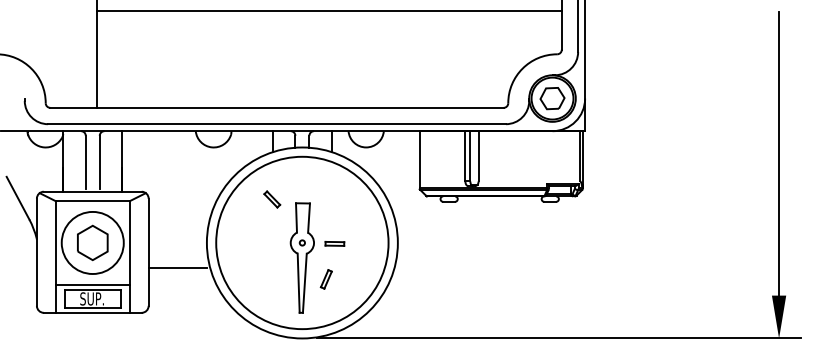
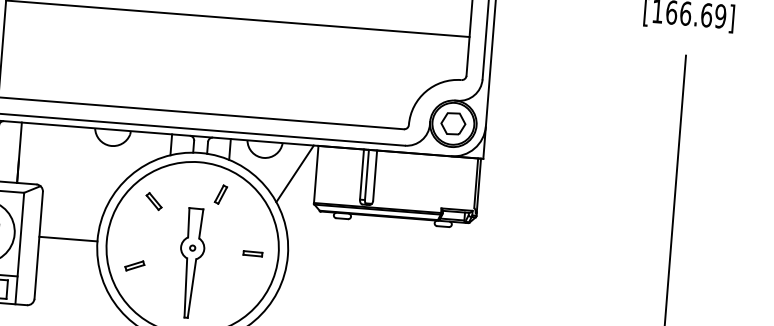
line: (398, 160) -> (294, 173), added
part: (272, 199) -> (154, 201), moved
part: (334, 243) -> (252, 253), moved
part: (245, 265) -> (134, 266), added
line: (177, 267) -> (68, 238), moved
part: (325, 279) -> (220, 194), moved

